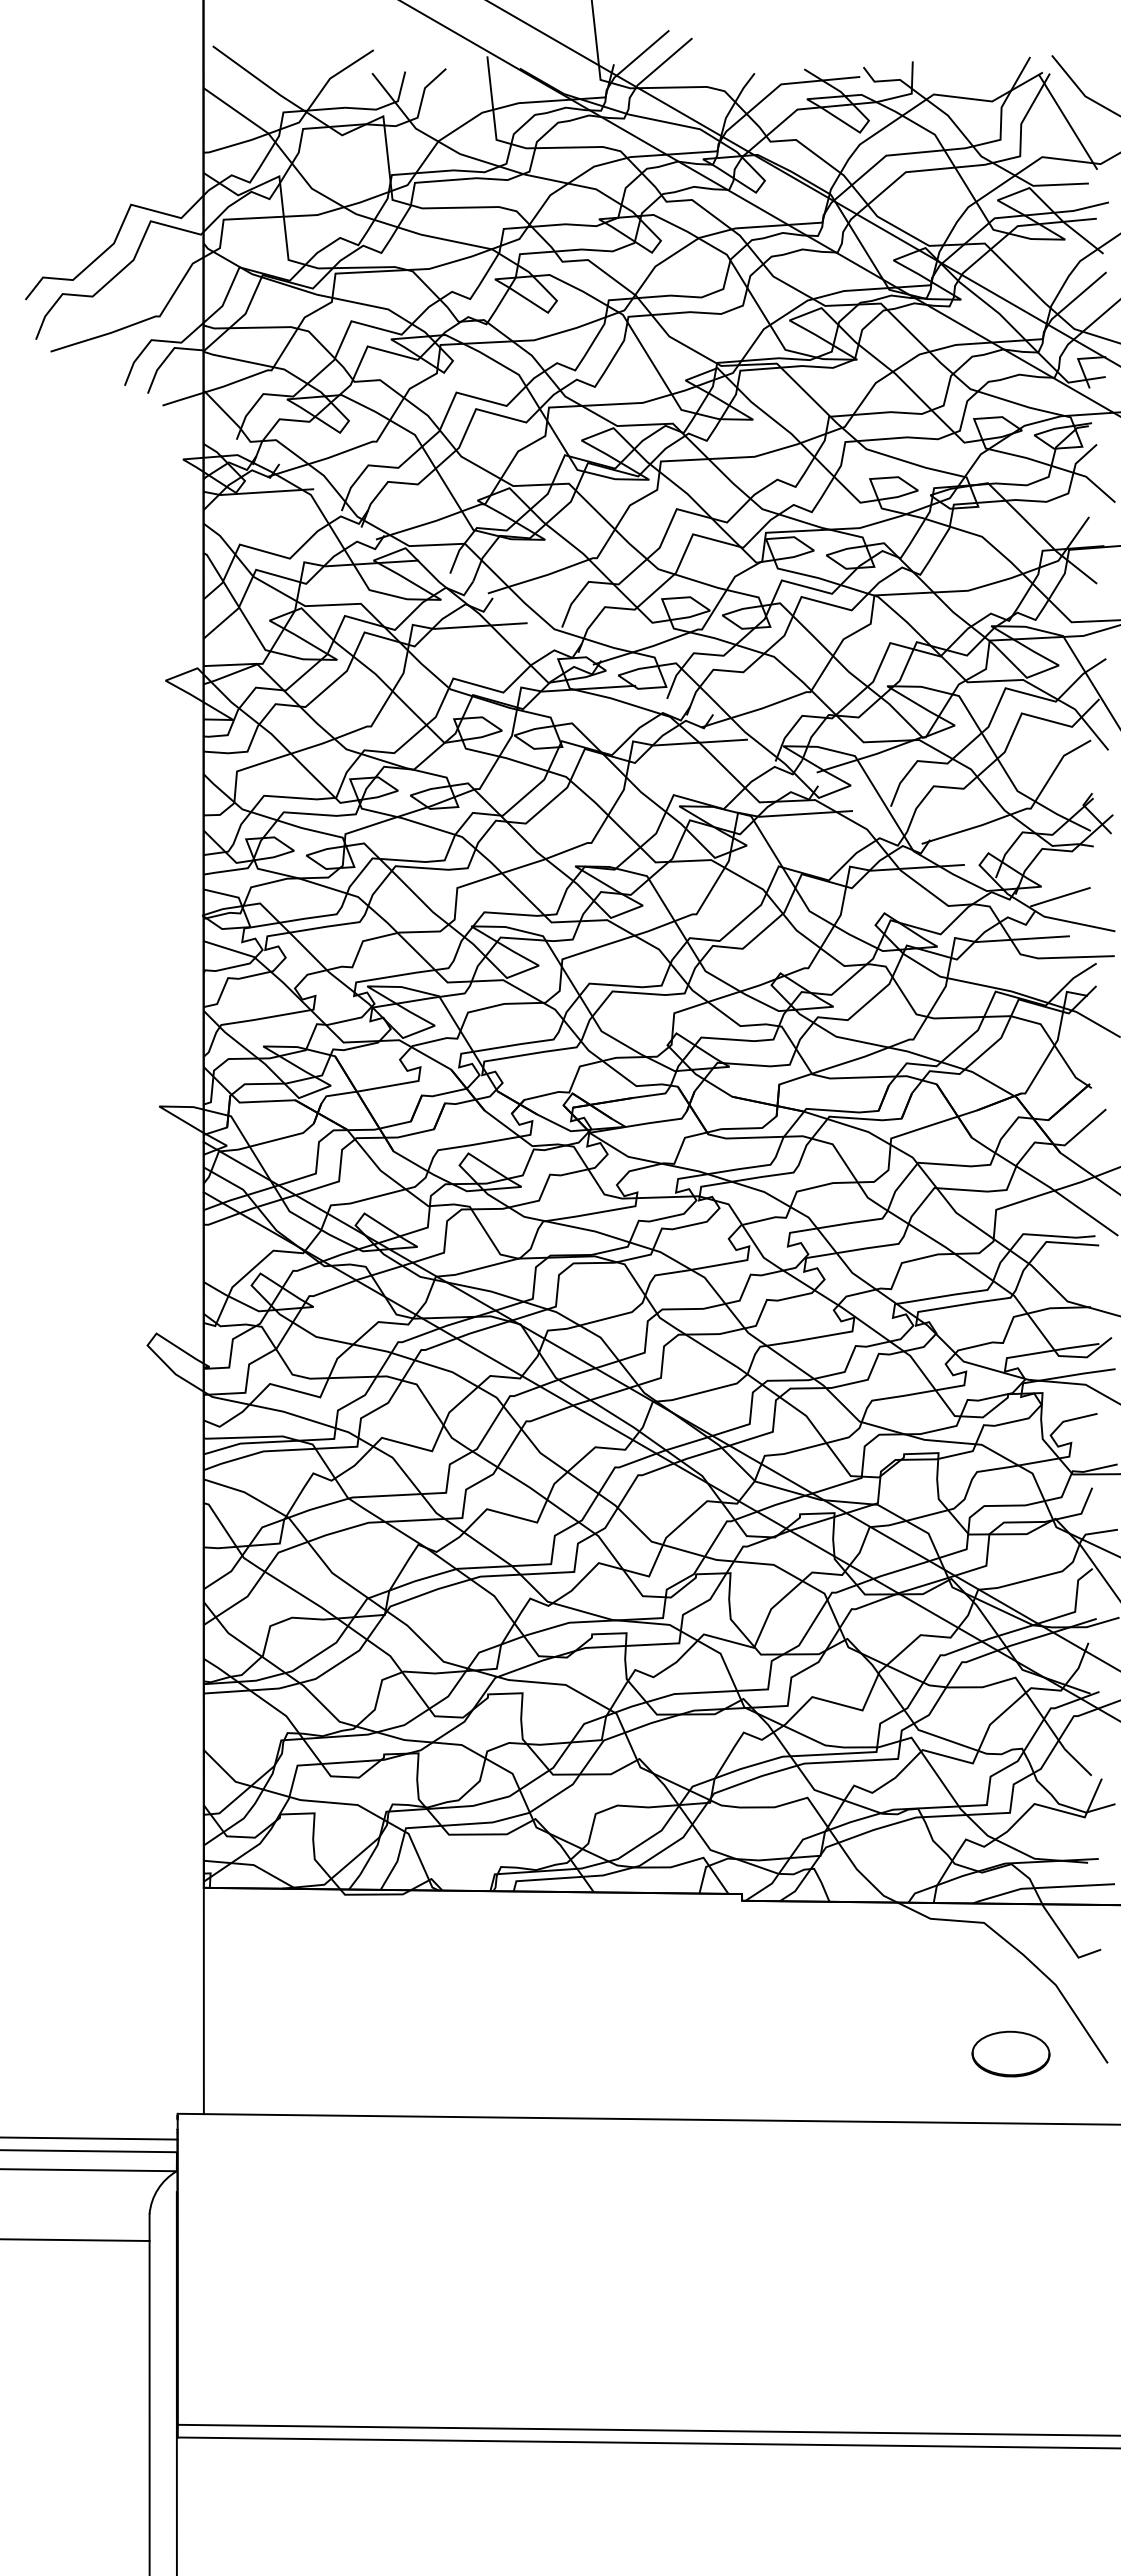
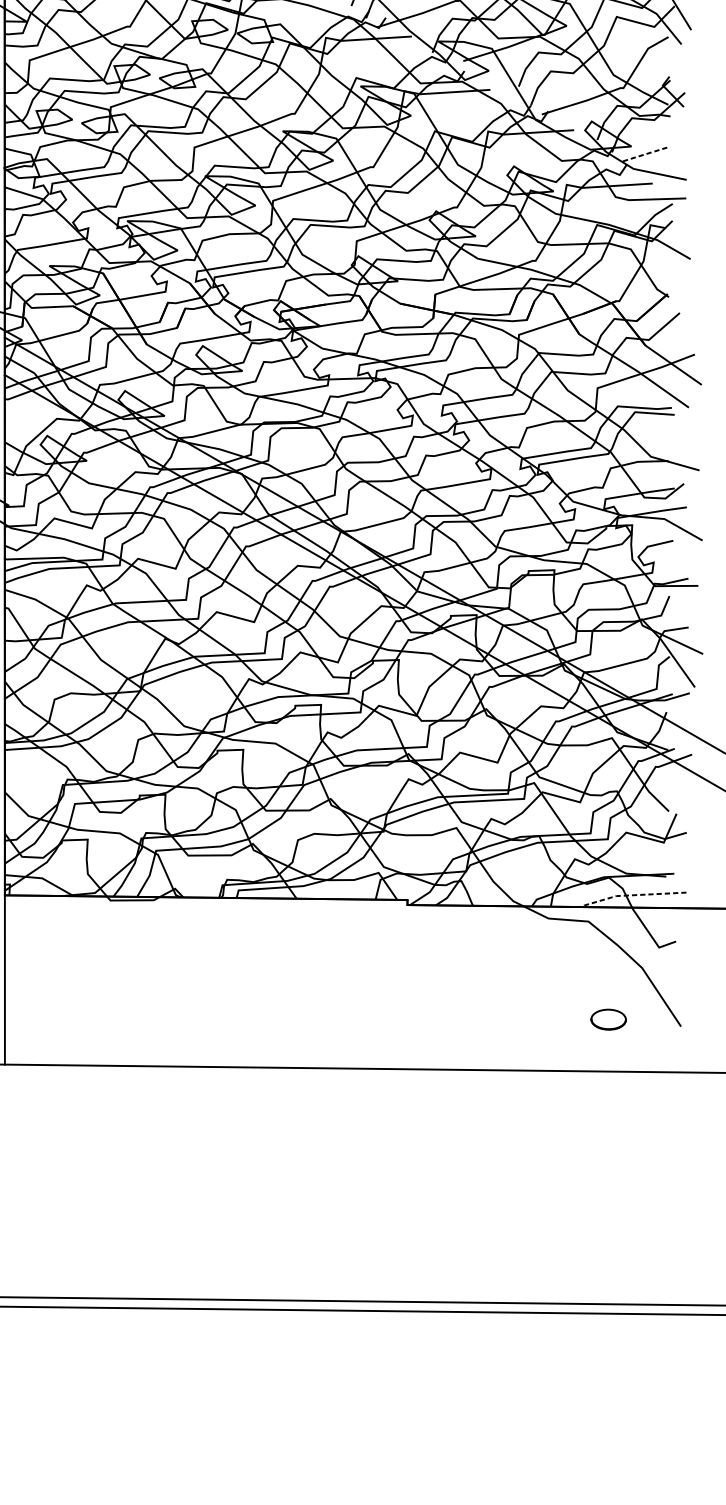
line: (1060, 897) -> (645, 154), solid -> dashed
line: (1041, 1887) -> (631, 895), solid -> dashed
part: (1010, 2053) -> (608, 1019), size x0.6

